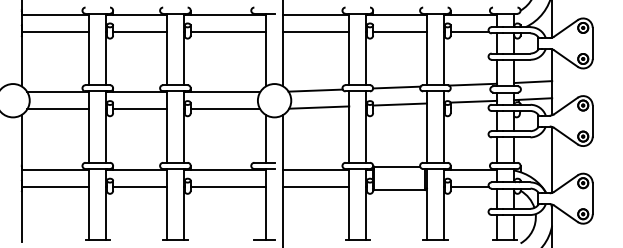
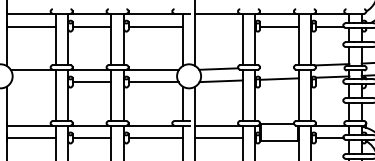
line: (316, 31) -> (219, 26), removed
line: (396, 87) -> (276, 66), removed
line: (58, 109) -> (33, 82), removed

